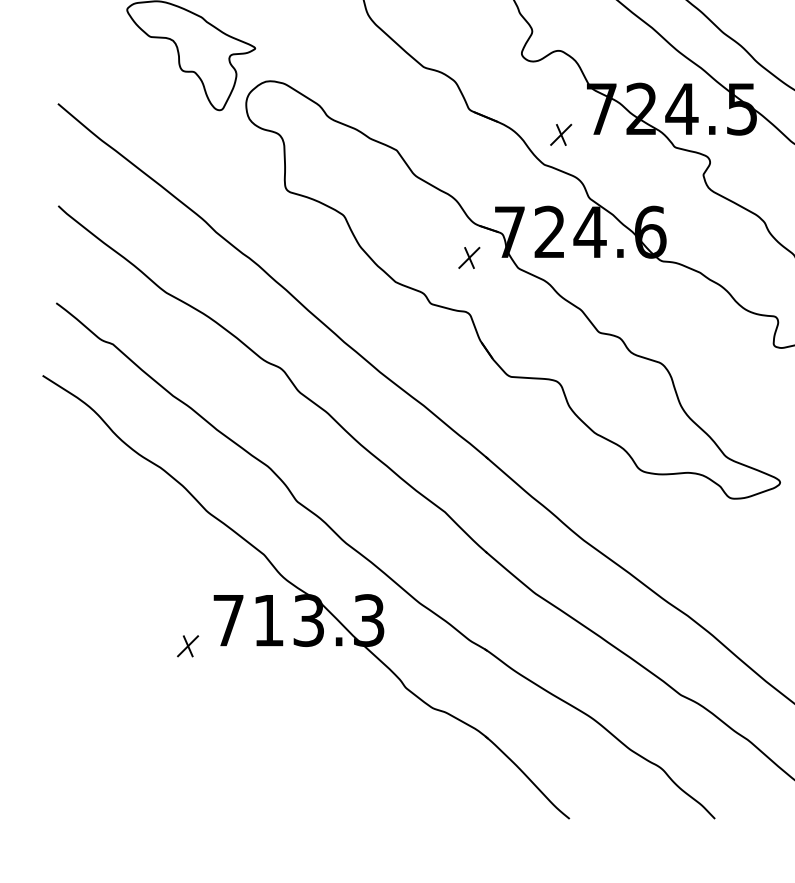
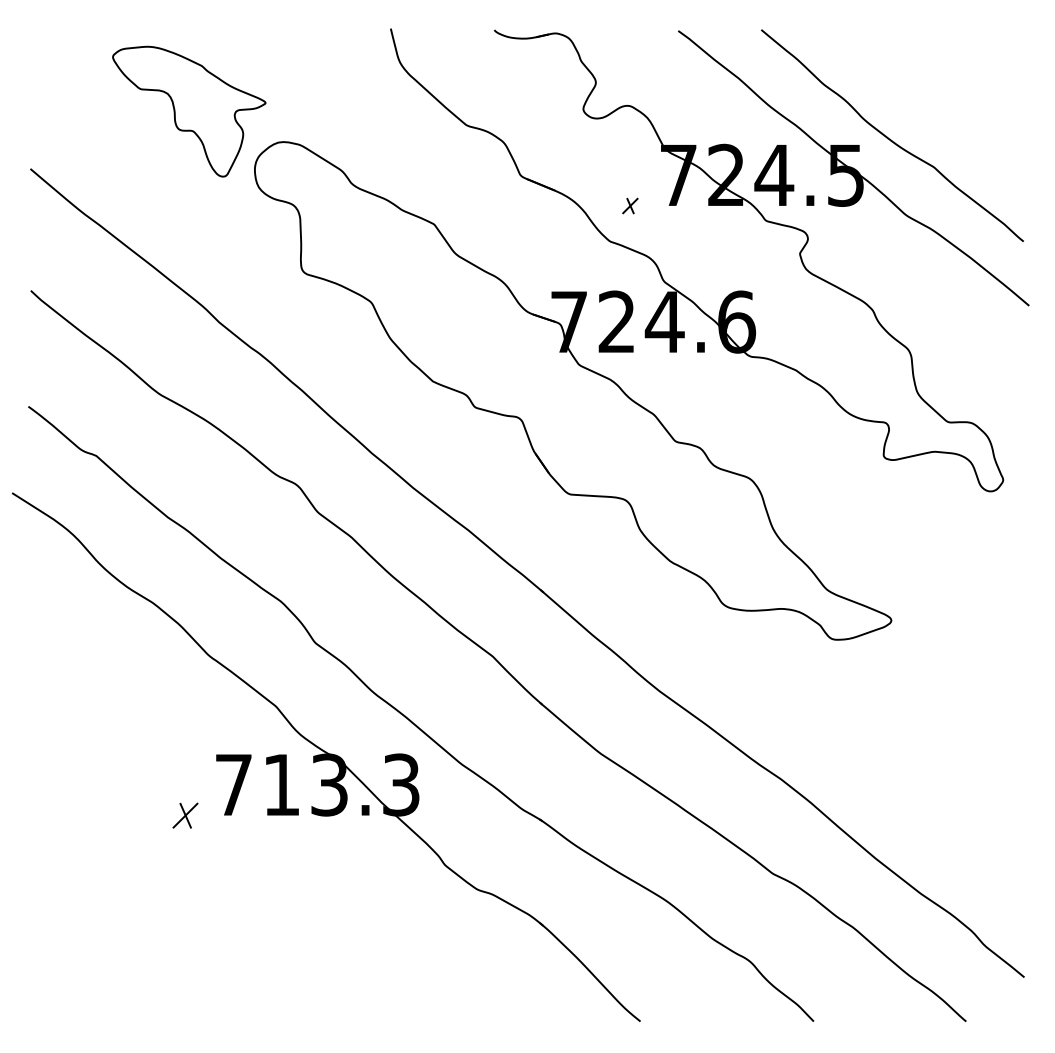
part: (561, 134) -> (630, 205), size x0.6
part: (469, 257) -> (520, 352), removed

